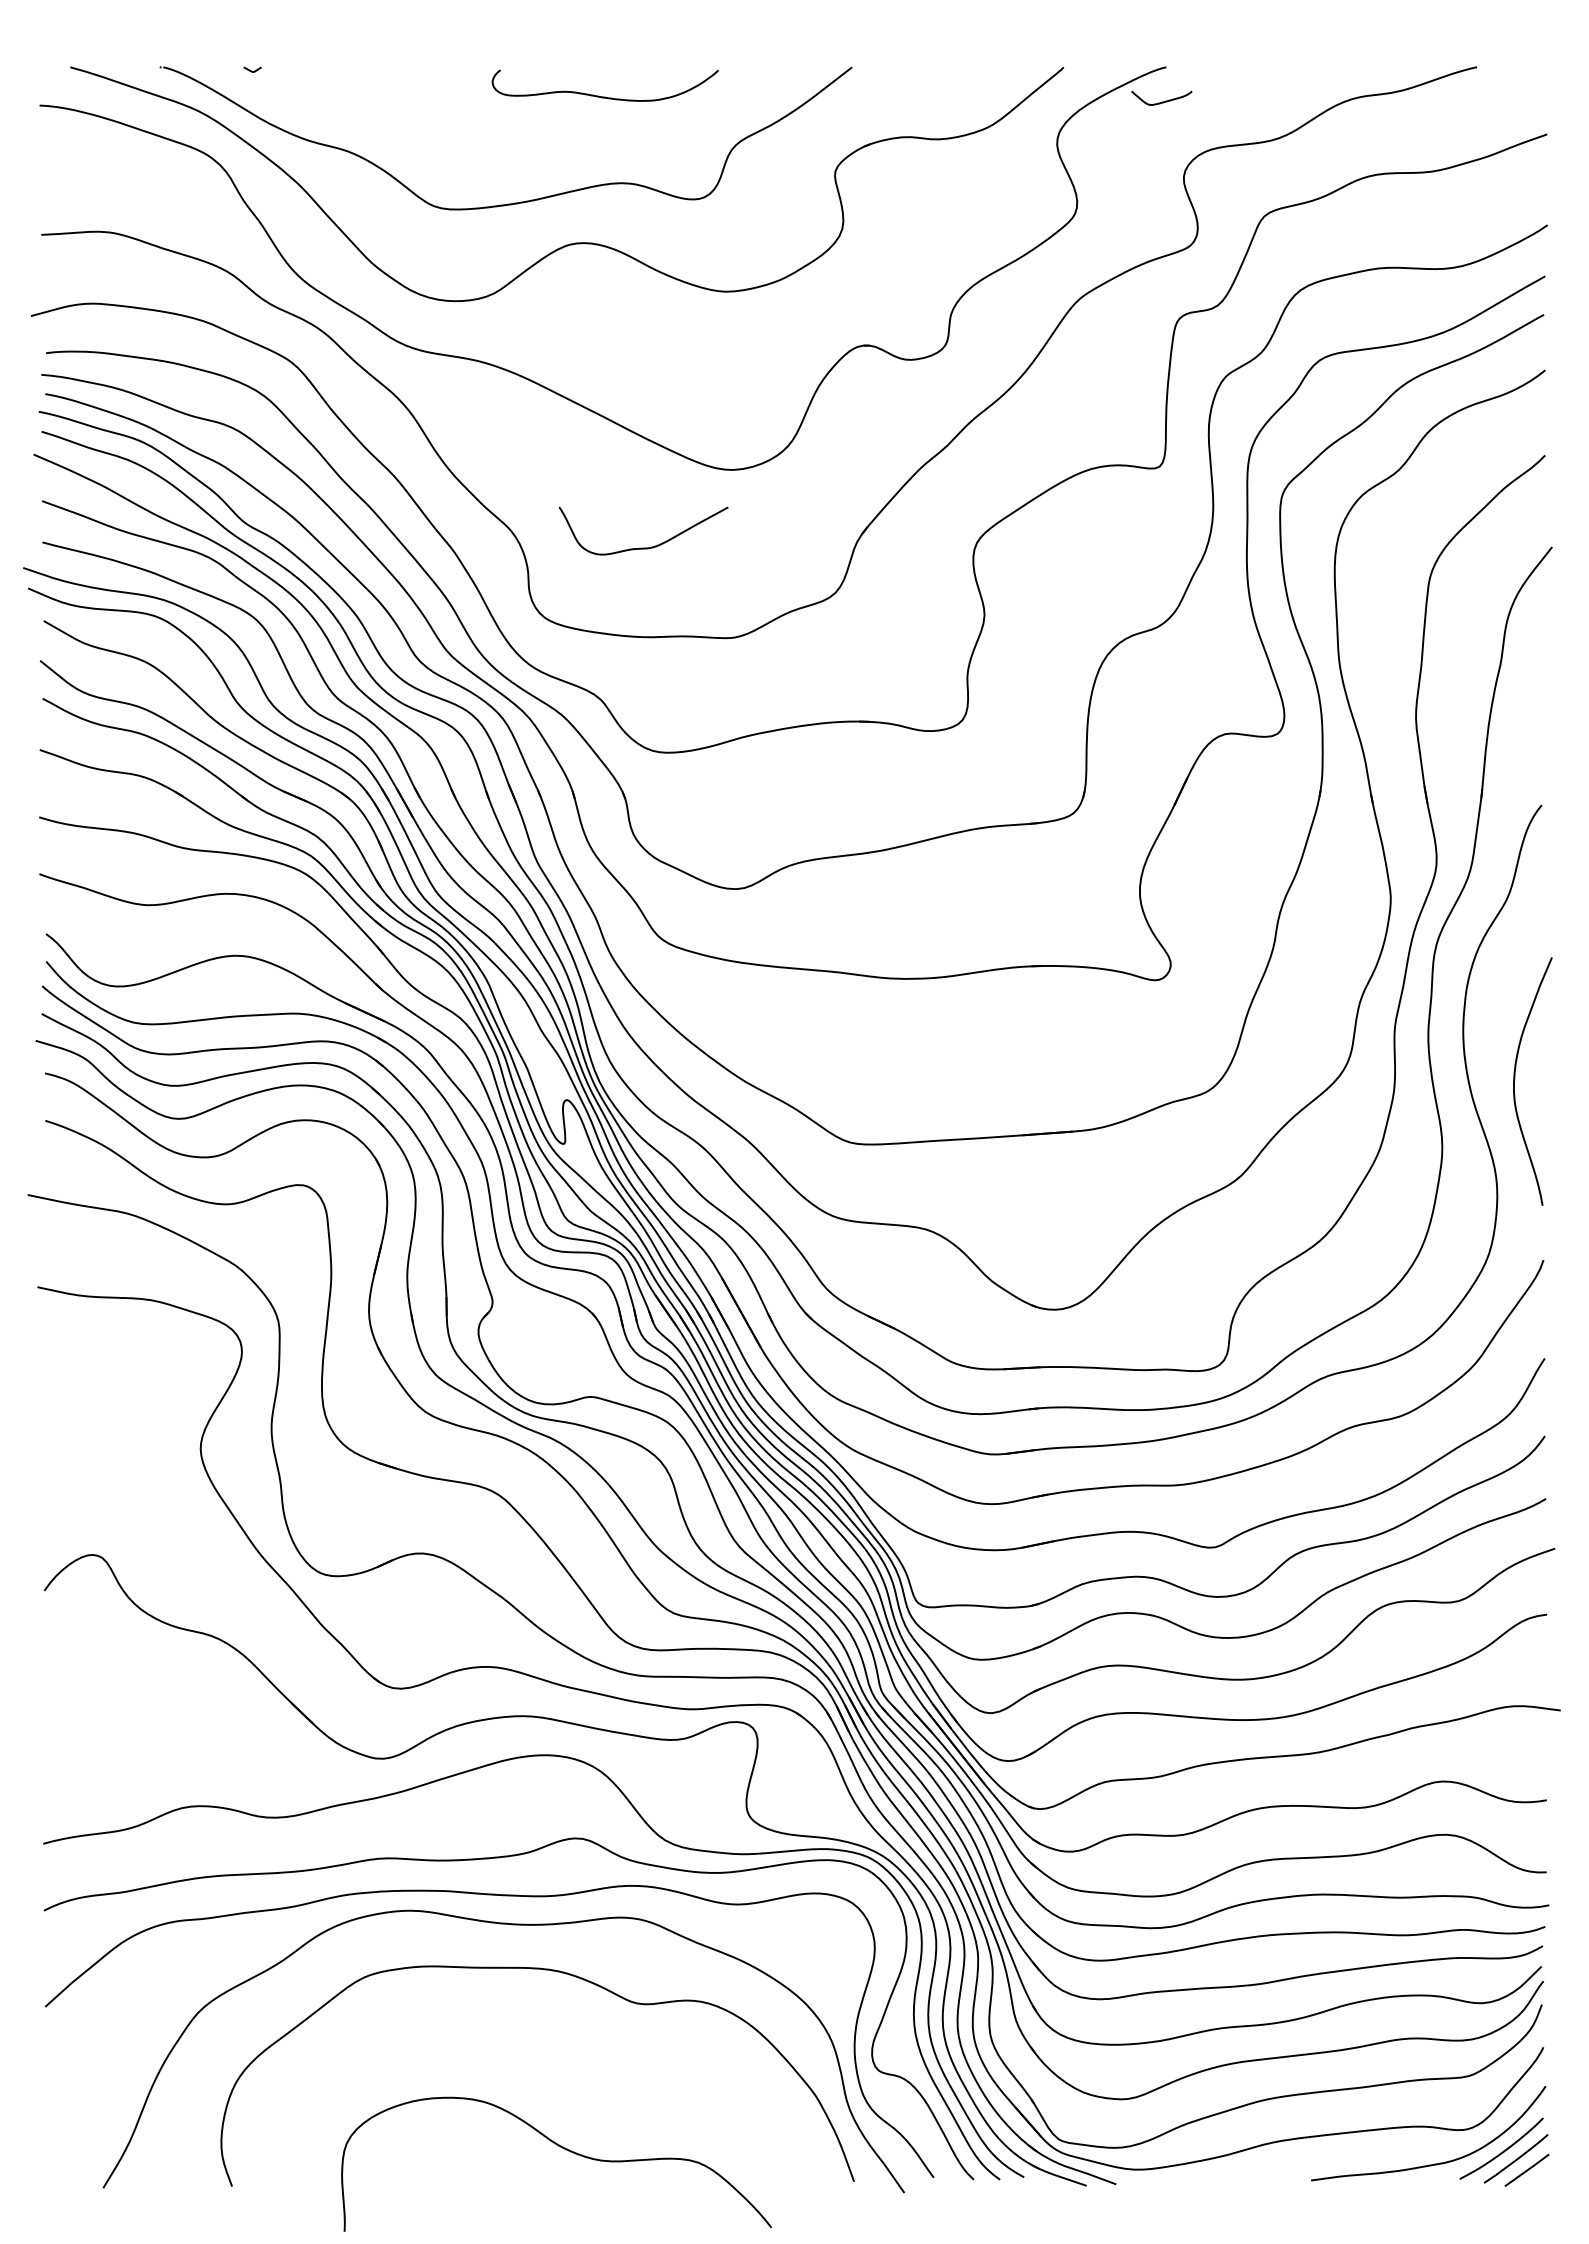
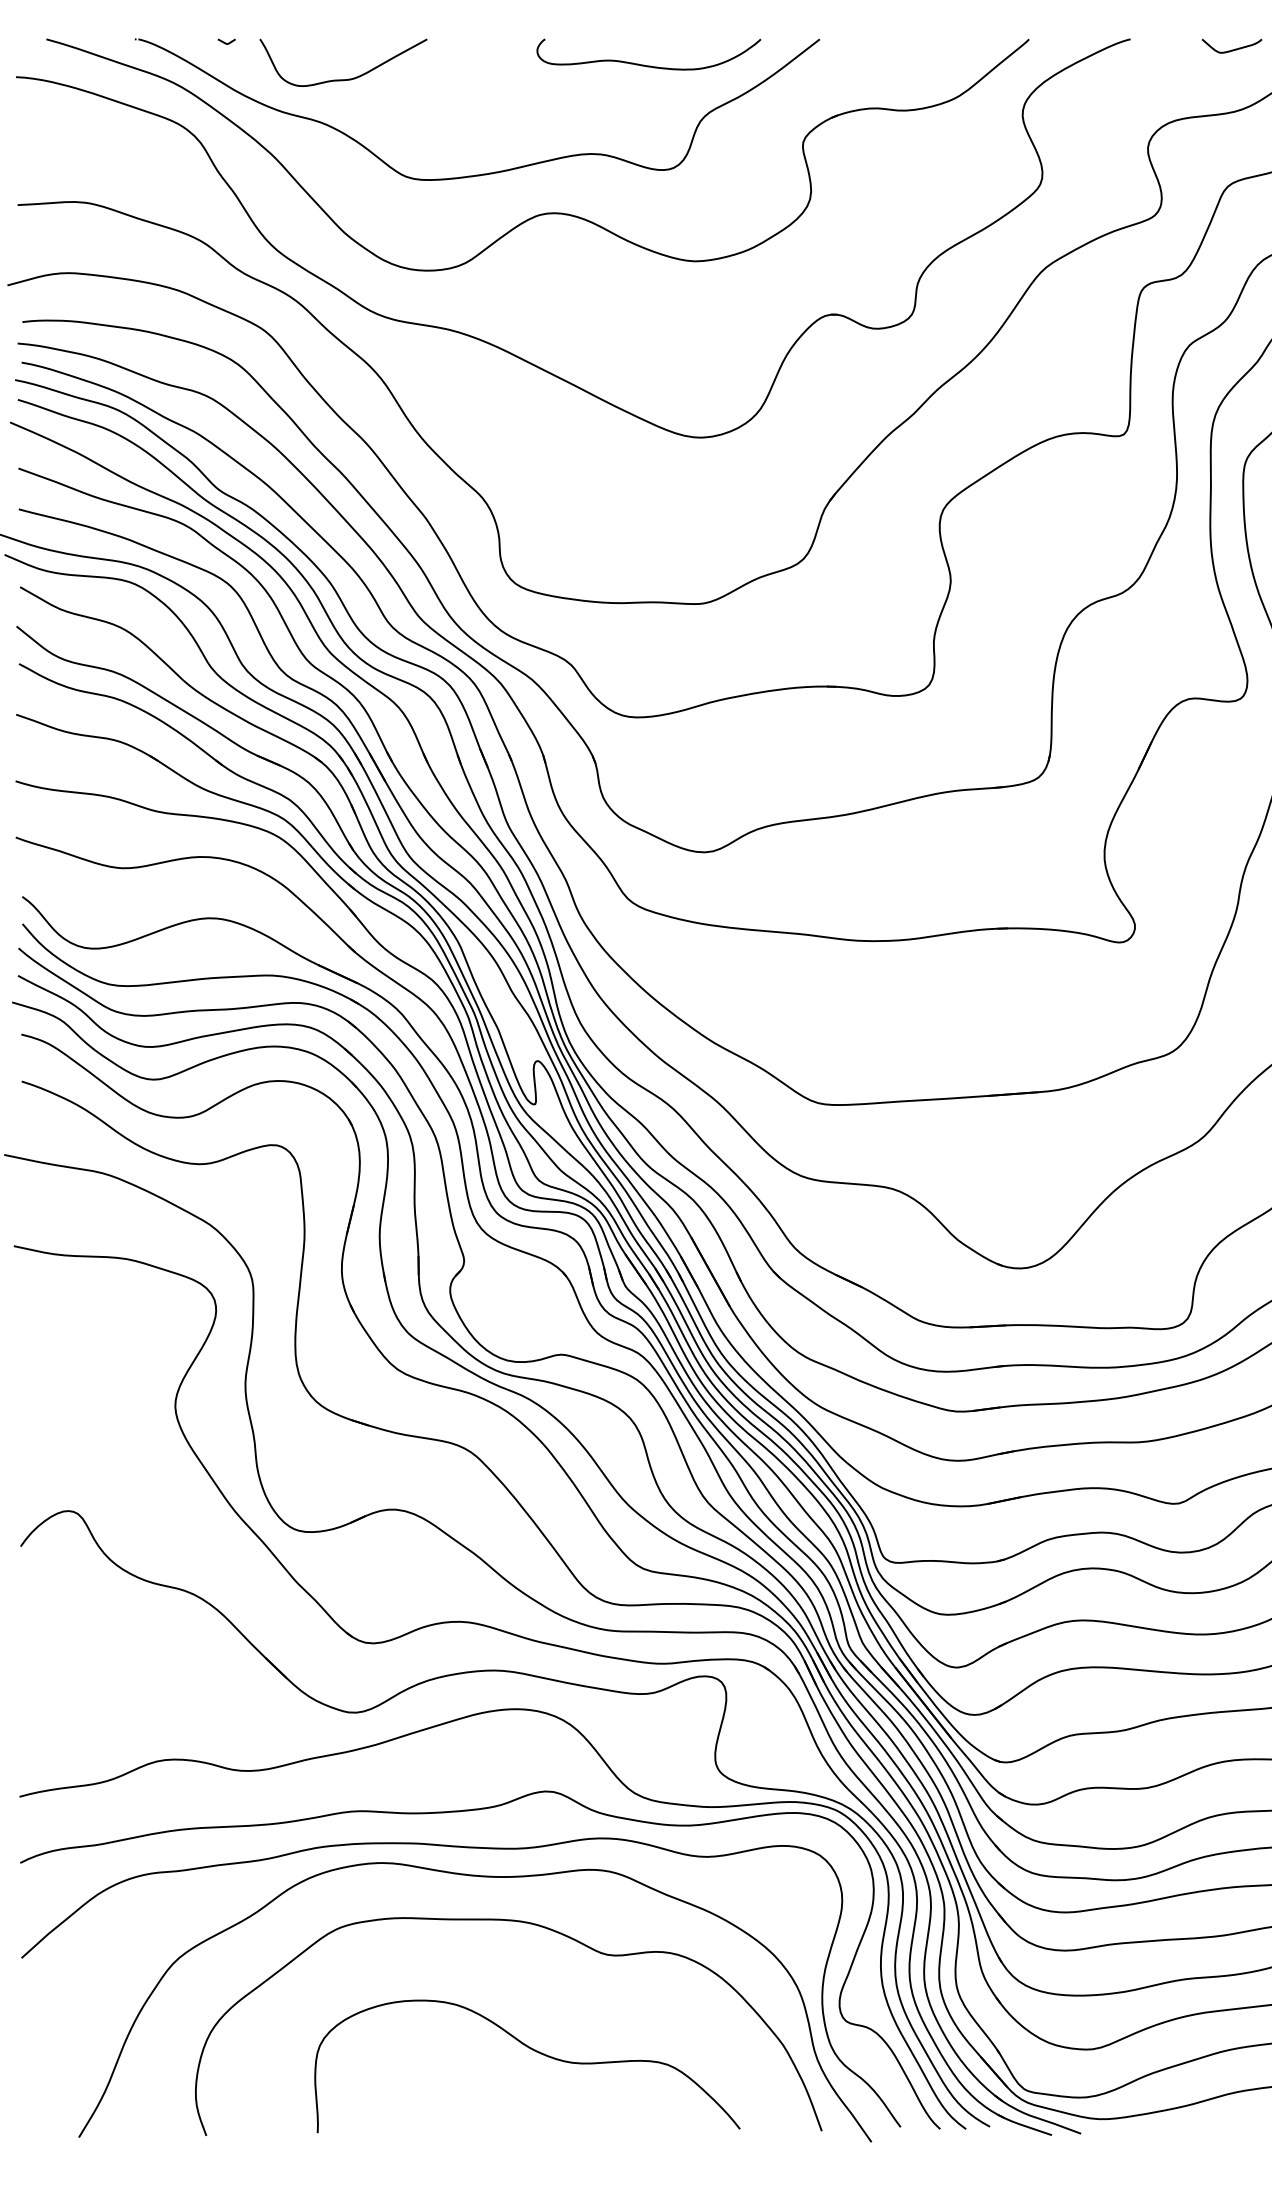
curve: (604, 96) -> (648, 65), moved
curve: (1162, 101) -> (1232, 49), moved
curve: (643, 547) -> (343, 79), moved
curve: (564, 2149) -> (535, 2051), moved

